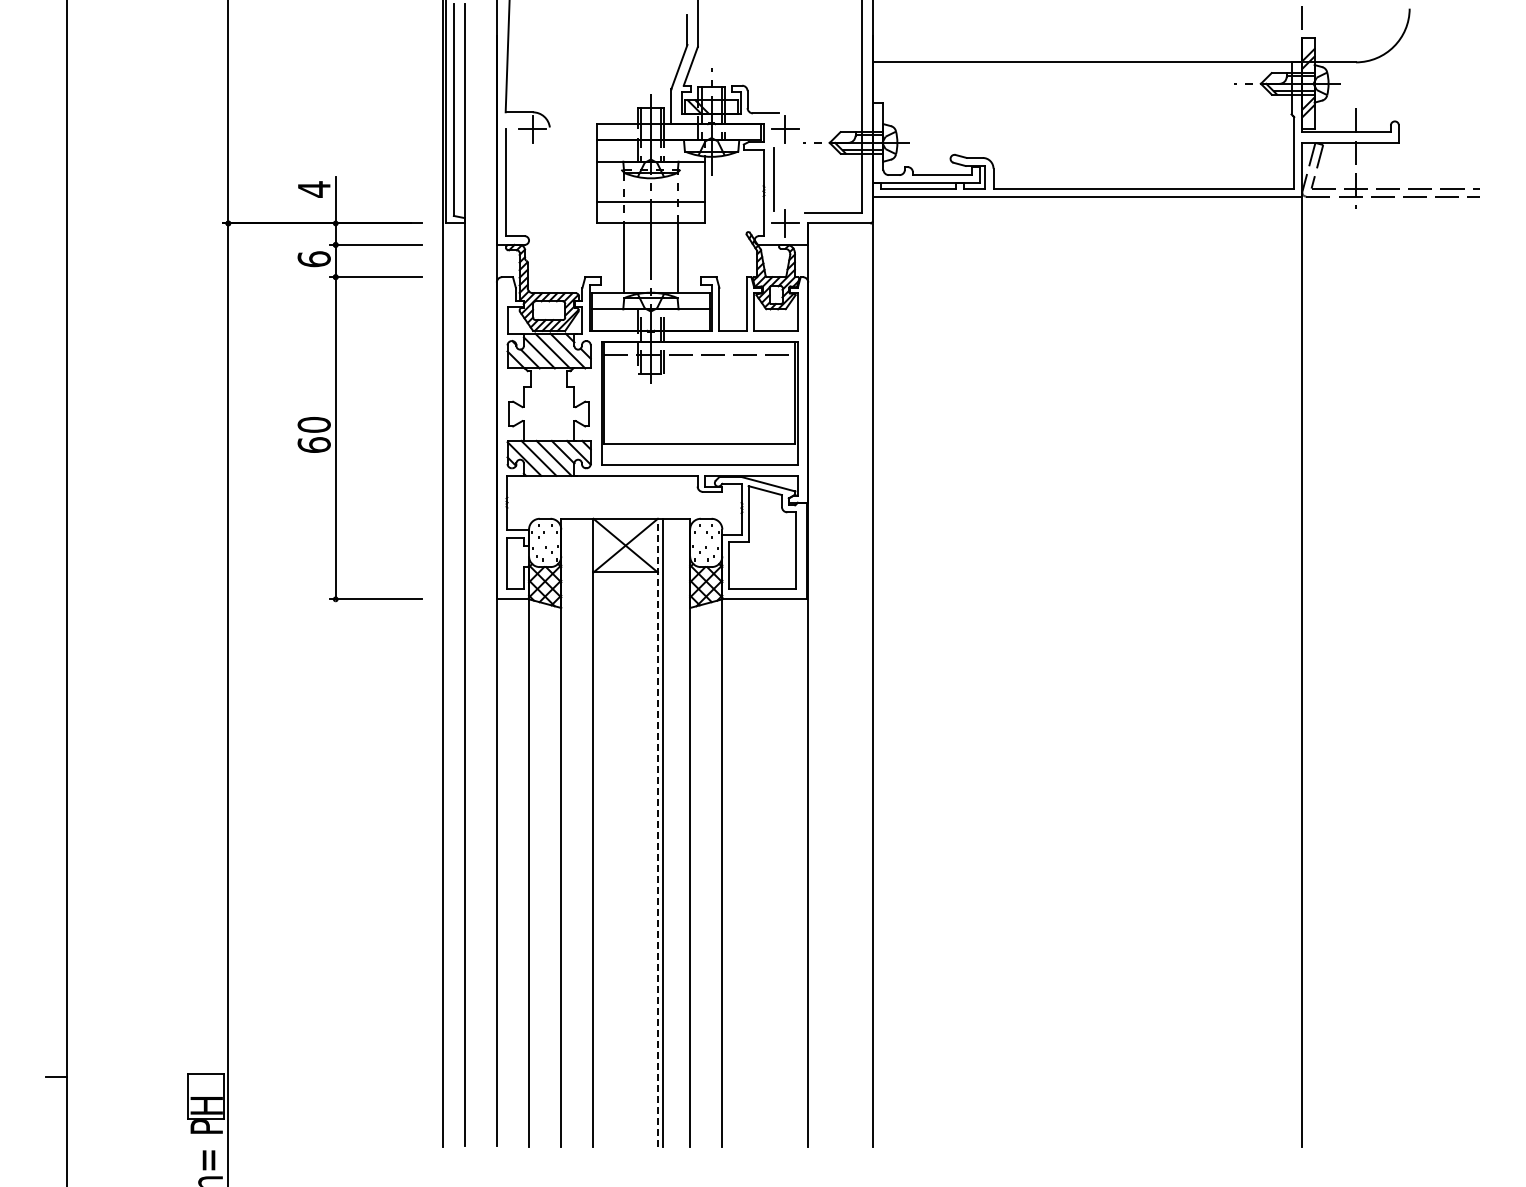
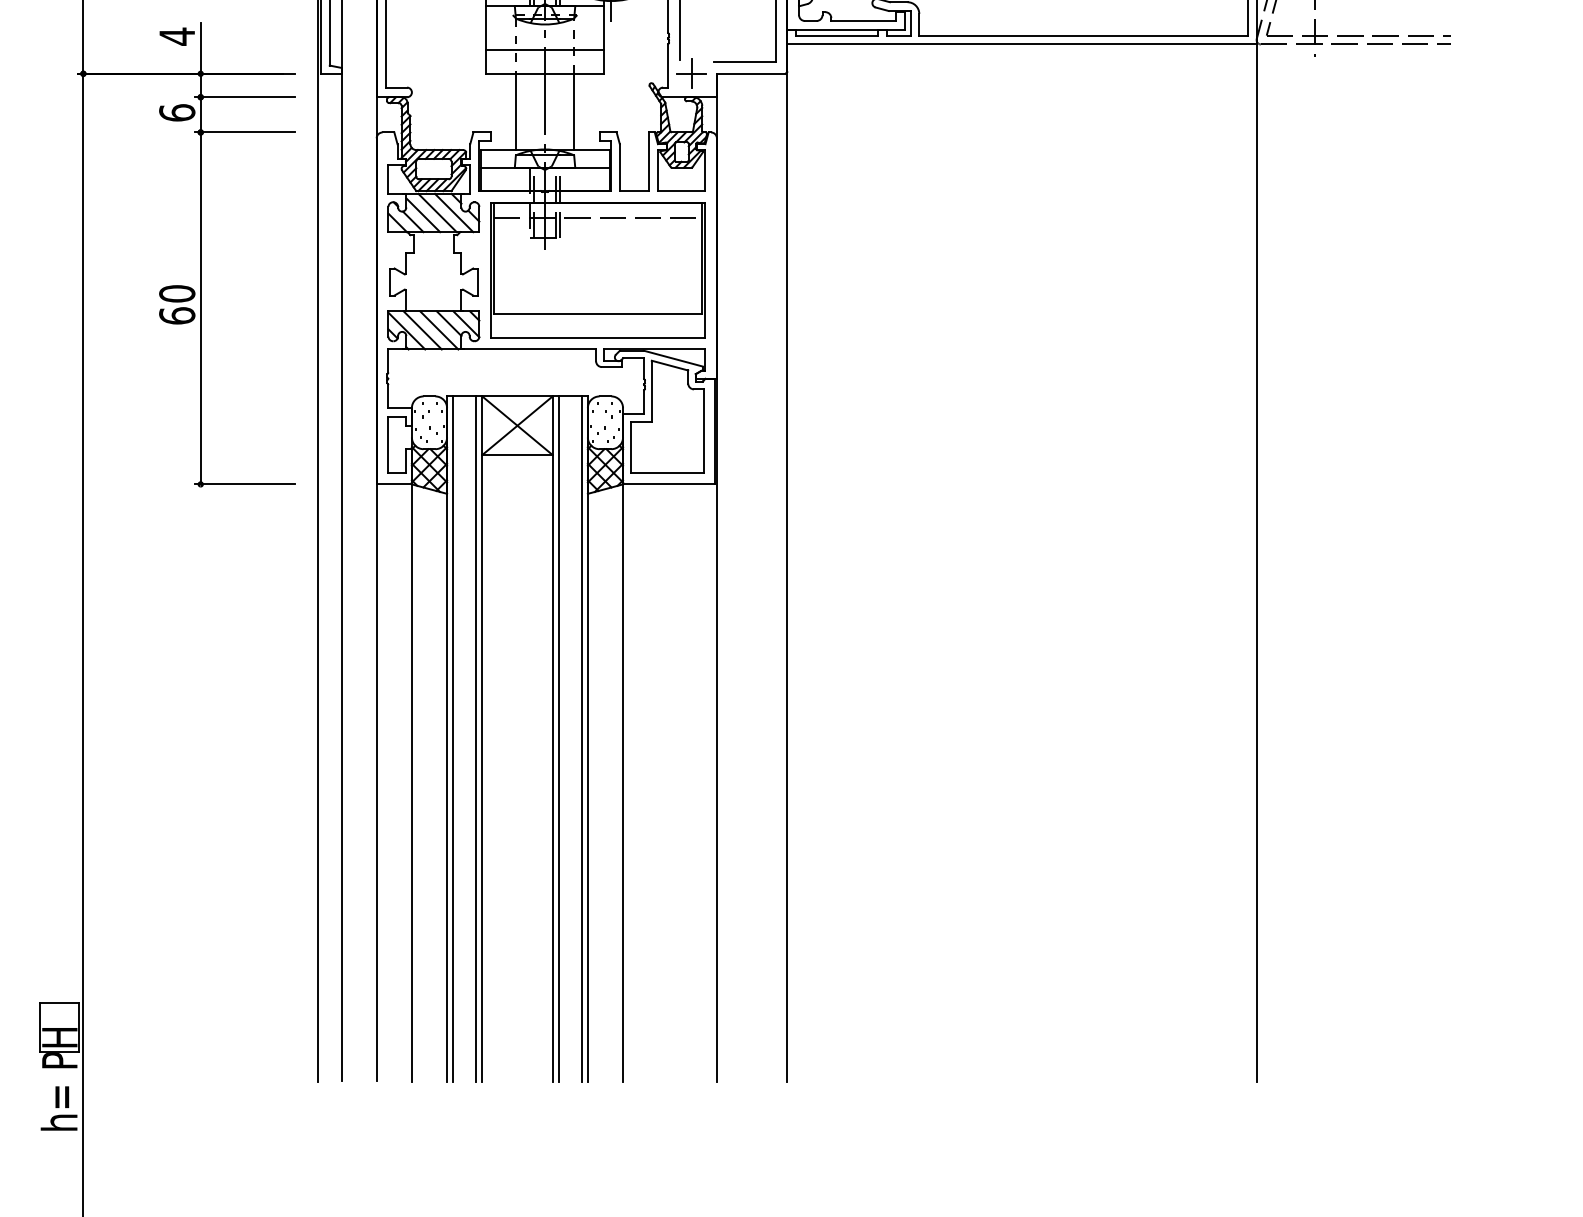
line: (566, 832) -> (452, 739), added
line: (588, 832) -> (476, 739), added
line: (657, 832) -> (552, 739), dashed -> solid
line: (684, 832) -> (581, 739), added

